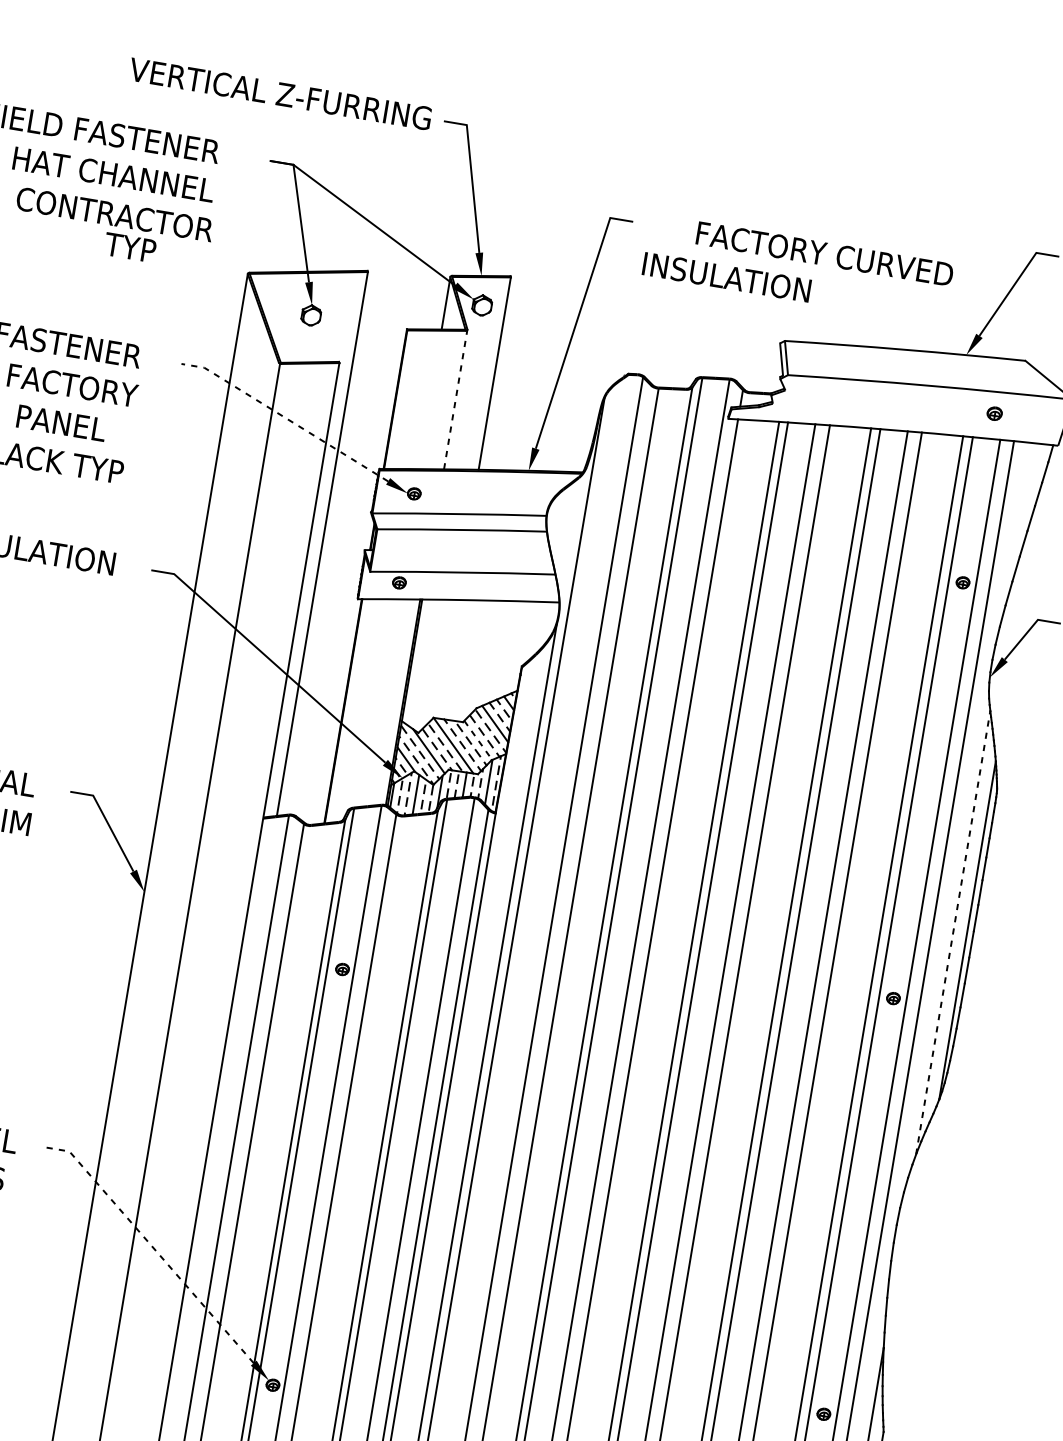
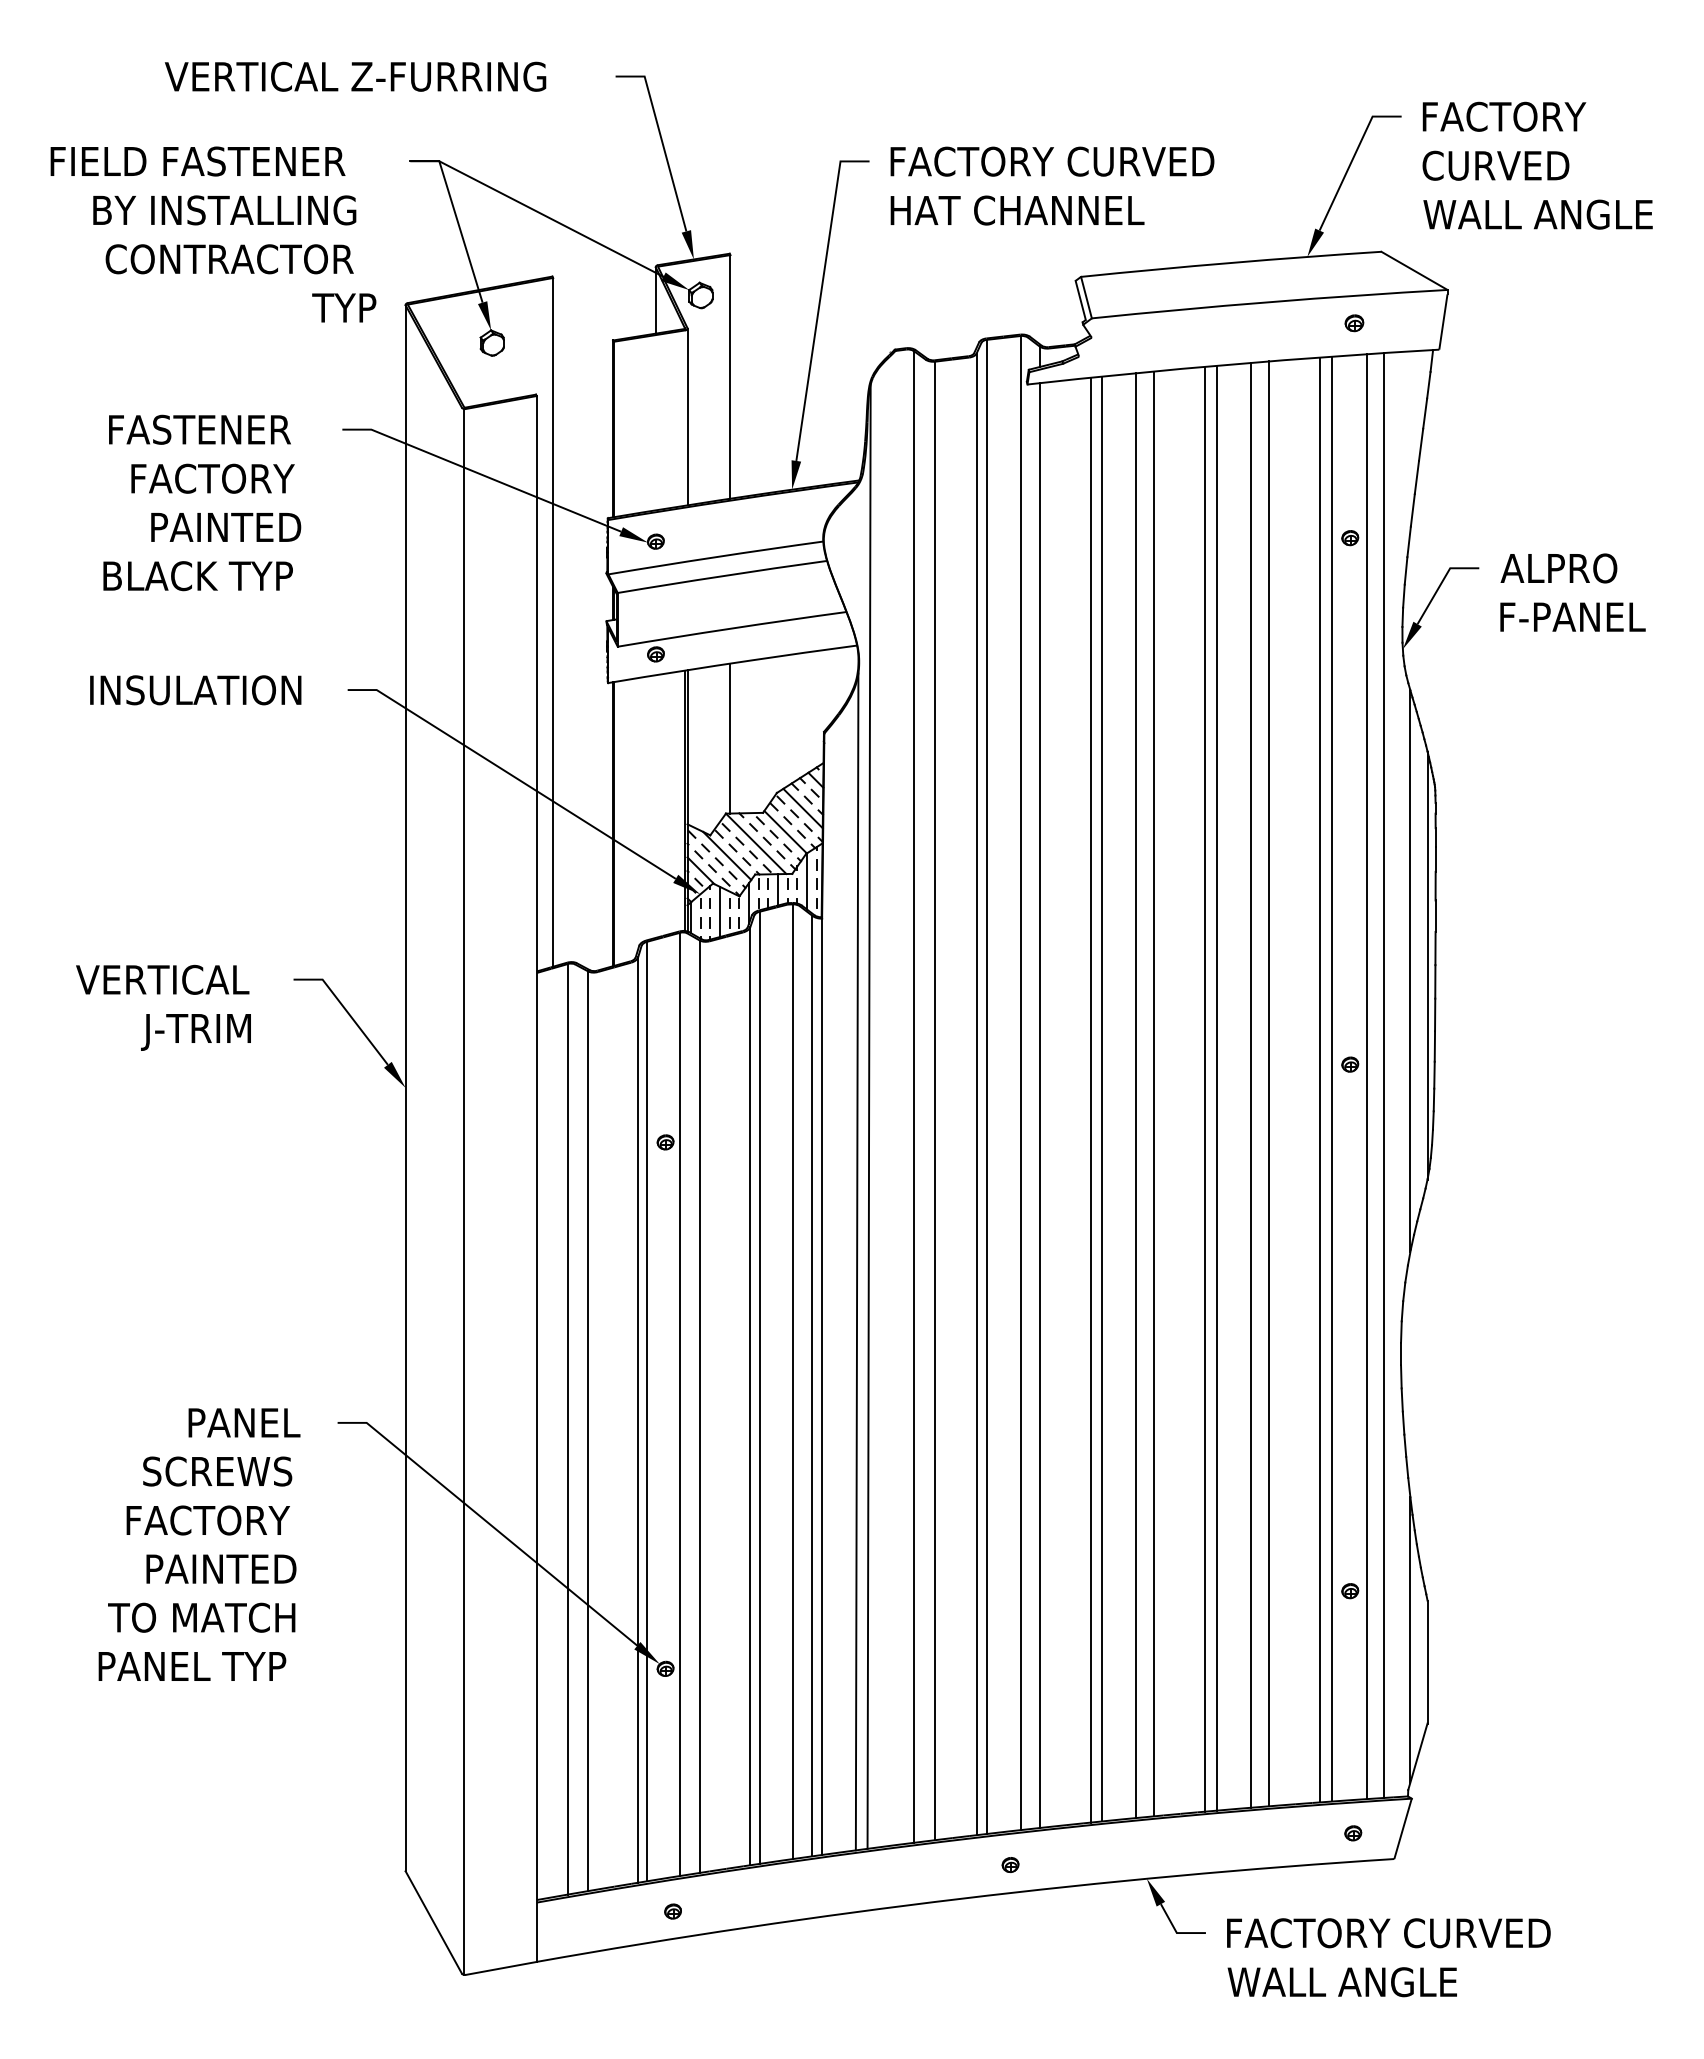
text: (280, 93) -> (355, 76), moved
text: (118, 175) -> (226, 210), HAT CHANNEL -> BY INSTALLING
text: (130, 247) -> (344, 307), moved
text: (825, 253) -> (1052, 161), moved
text: (745, 280) -> (1019, 210), INSULATION -> HAT CHANNEL
line: (455, 399) -> (687, 416), dashed -> solid
line: (285, 417) -> (481, 474), dashed -> solid
text: (96, 428) -> (250, 526), PANEL -> PAINTED
line: (447, 659) -> (730, 738), added
line: (478, 740) -> (785, 832), dashed -> solid
line: (953, 932) -> (1410, 971), dashed -> solid
line: (153, 1248) -> (490, 1524), dashed -> solid

